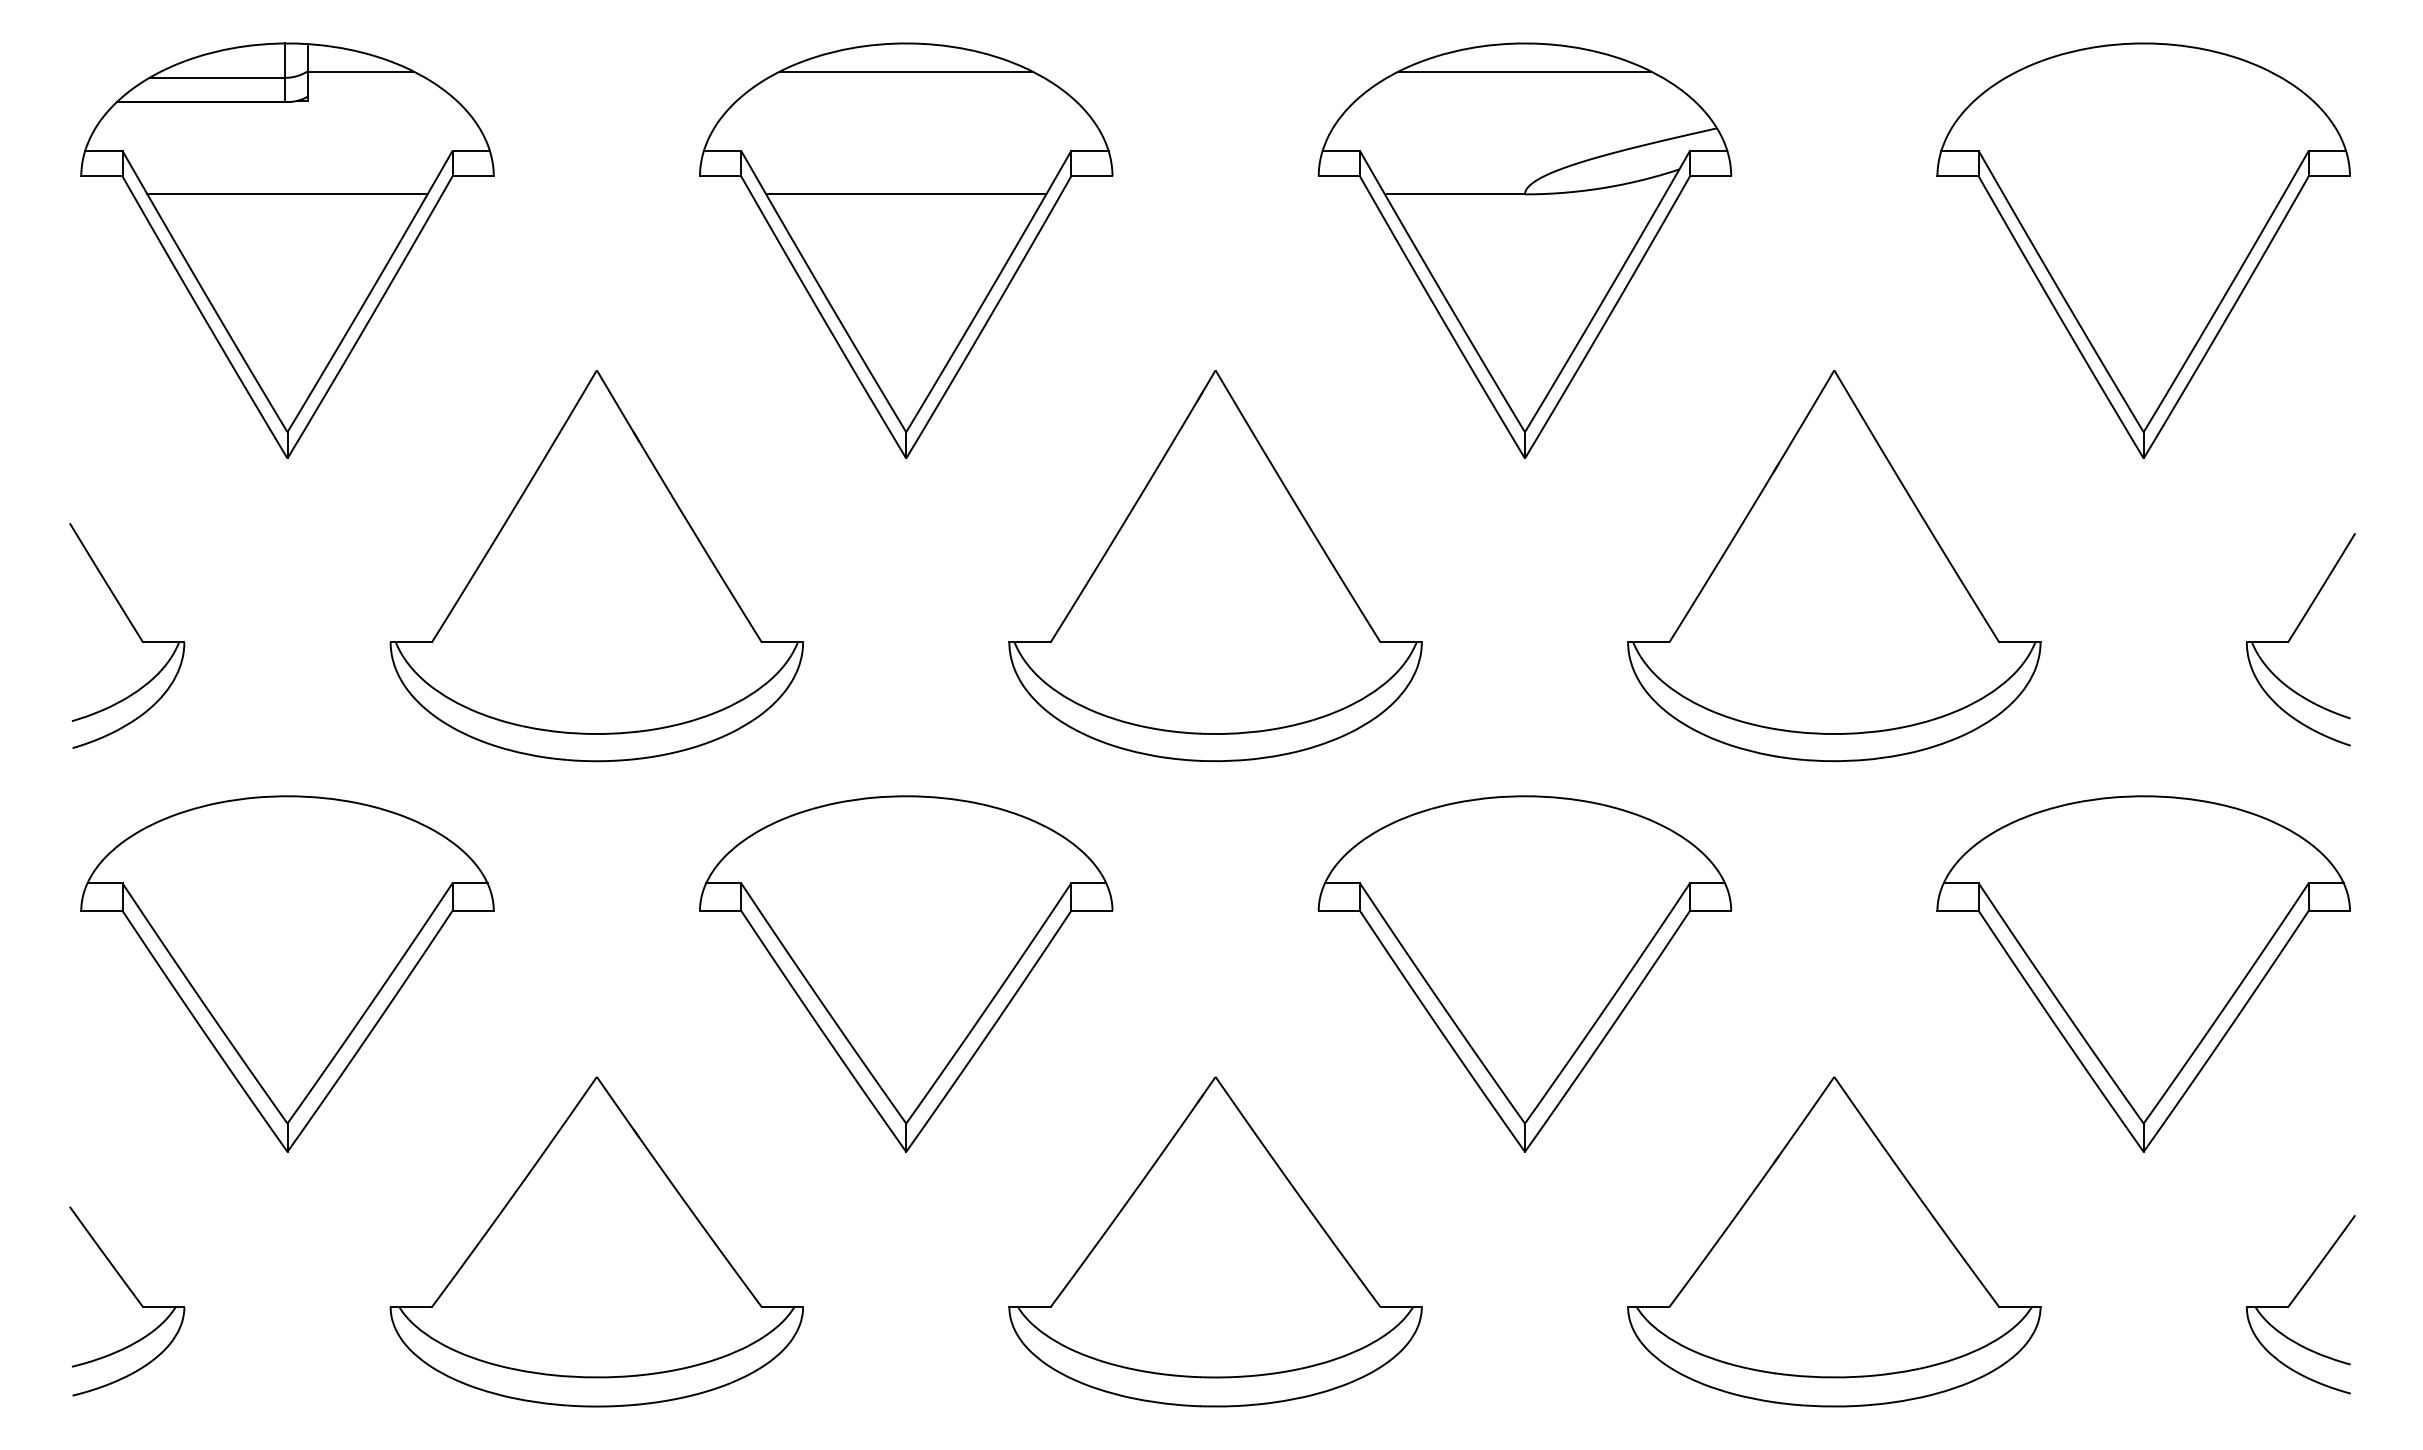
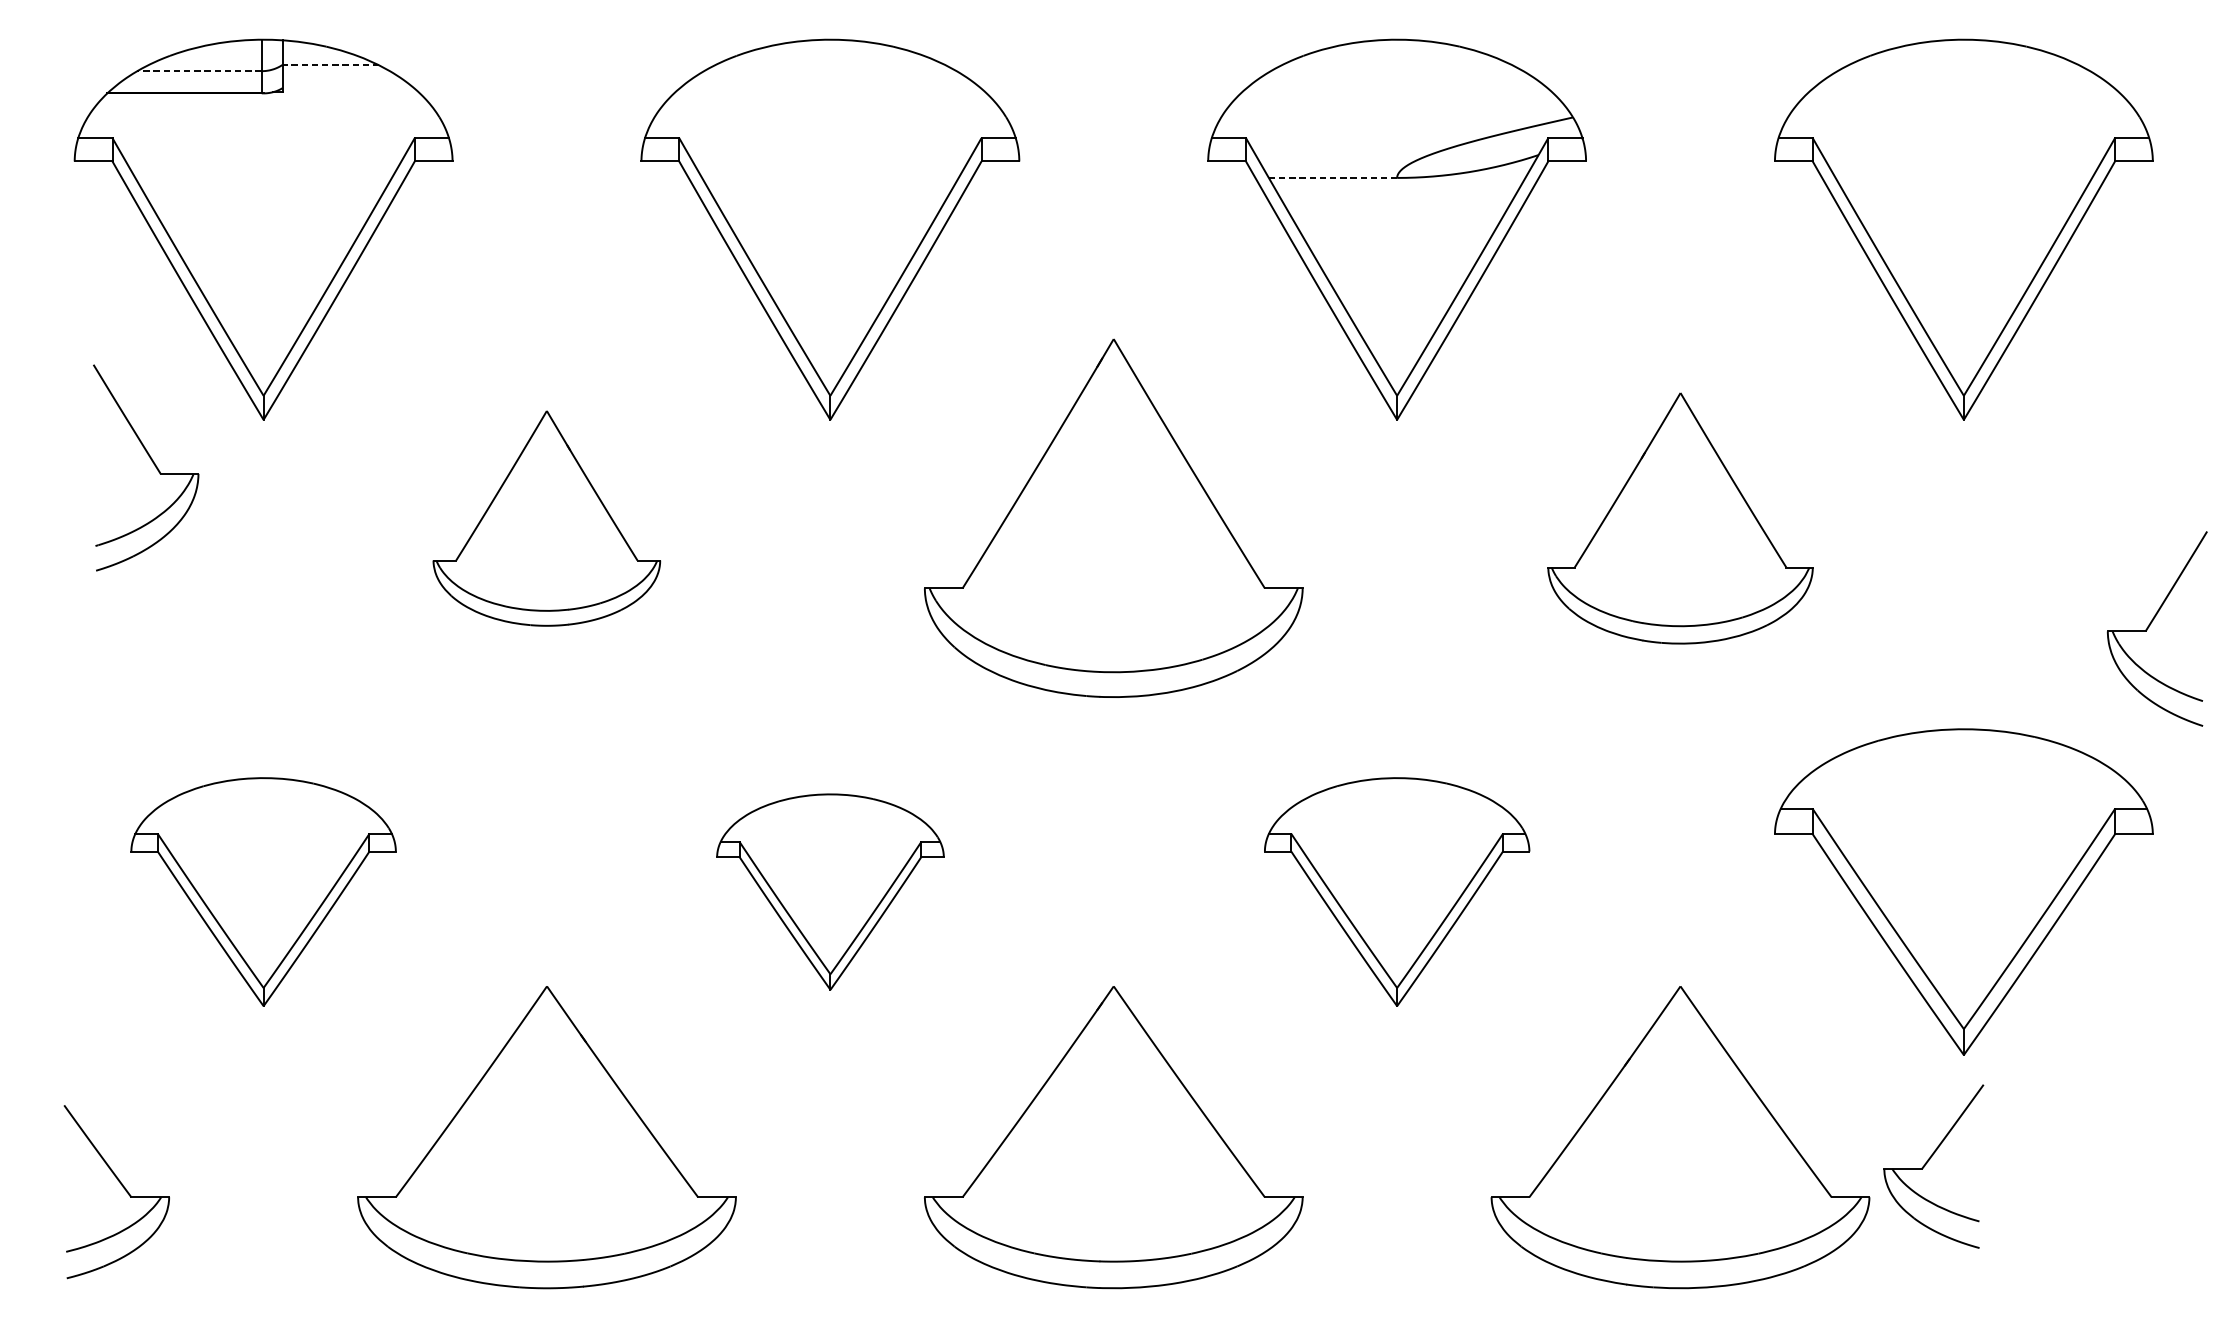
line: (361, 71) -> (331, 65), solid -> dashed
line: (905, 71) -> (829, 65), removed
line: (1524, 71) -> (1396, 65), removed
line: (217, 77) -> (199, 70), solid -> dashed
line: (287, 194) -> (263, 178), removed
line: (906, 194) -> (830, 178), removed
line: (1455, 194) -> (1333, 178), solid -> dashed
part: (596, 566) -> (546, 518), size x0.6
part: (1834, 566) -> (1680, 518), size x0.7
part: (135, 632) -> (153, 464), moved
part: (2294, 634) -> (2151, 624), moved
part: (287, 973) -> (263, 891), size x0.7
part: (906, 973) -> (830, 891), size x0.6
part: (1524, 973) -> (1396, 891), size x0.7
part: (2294, 1300) -> (1927, 1162), moved

